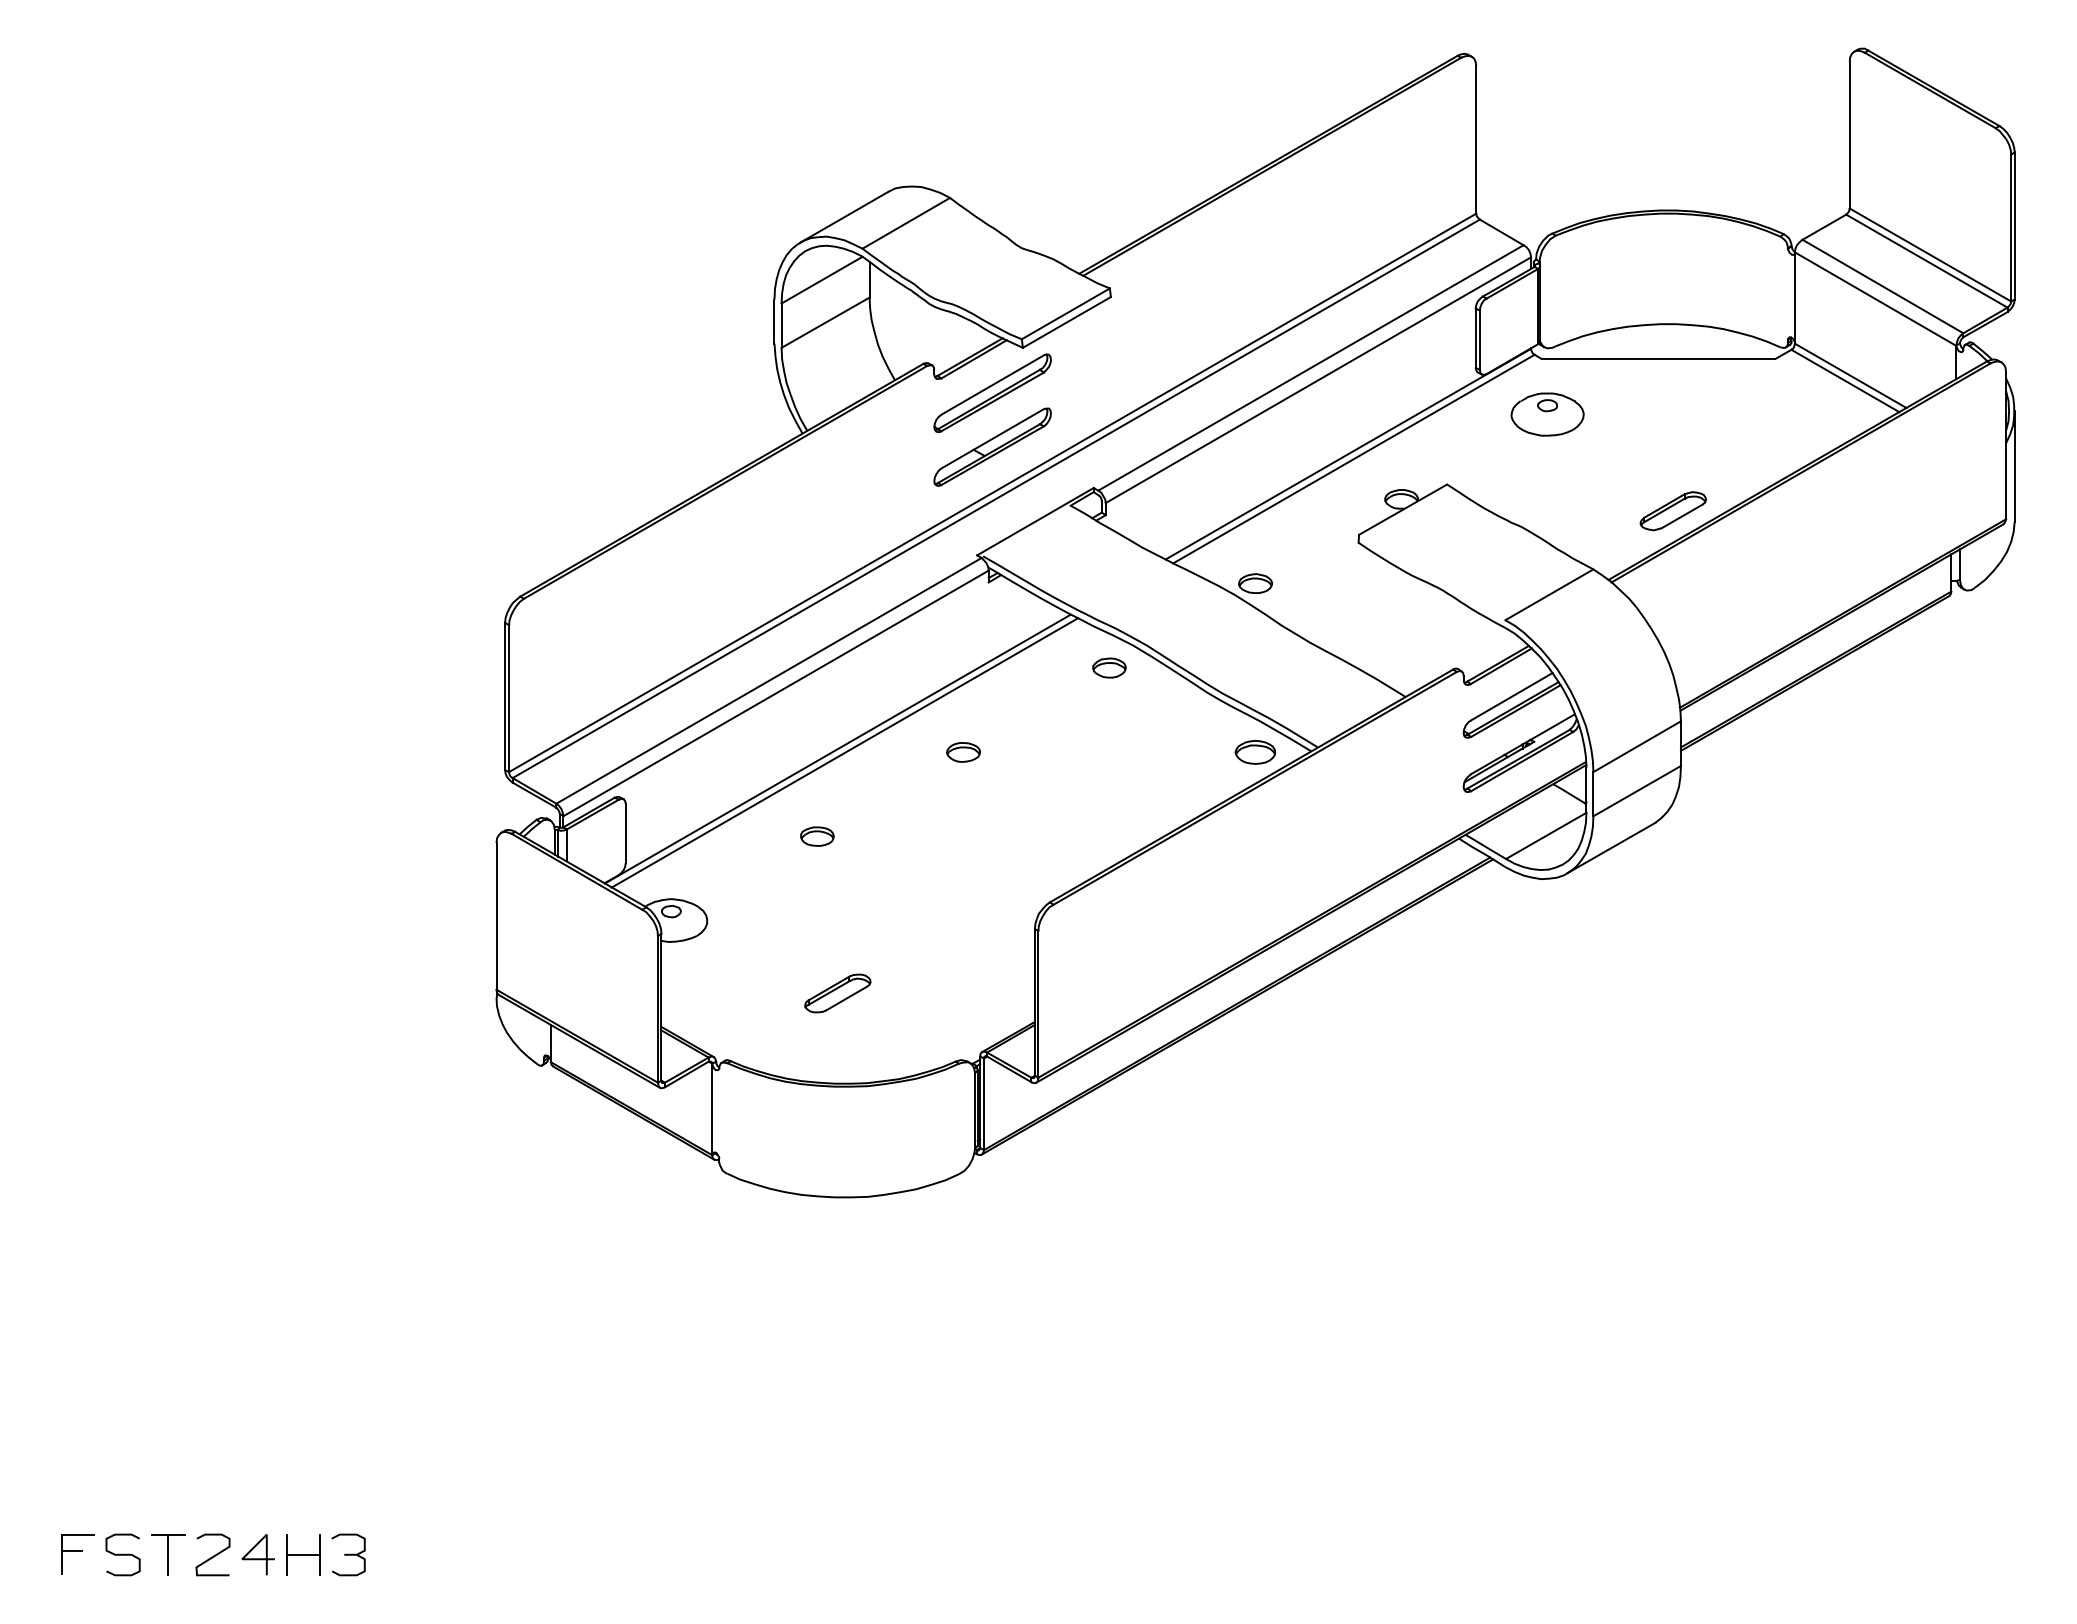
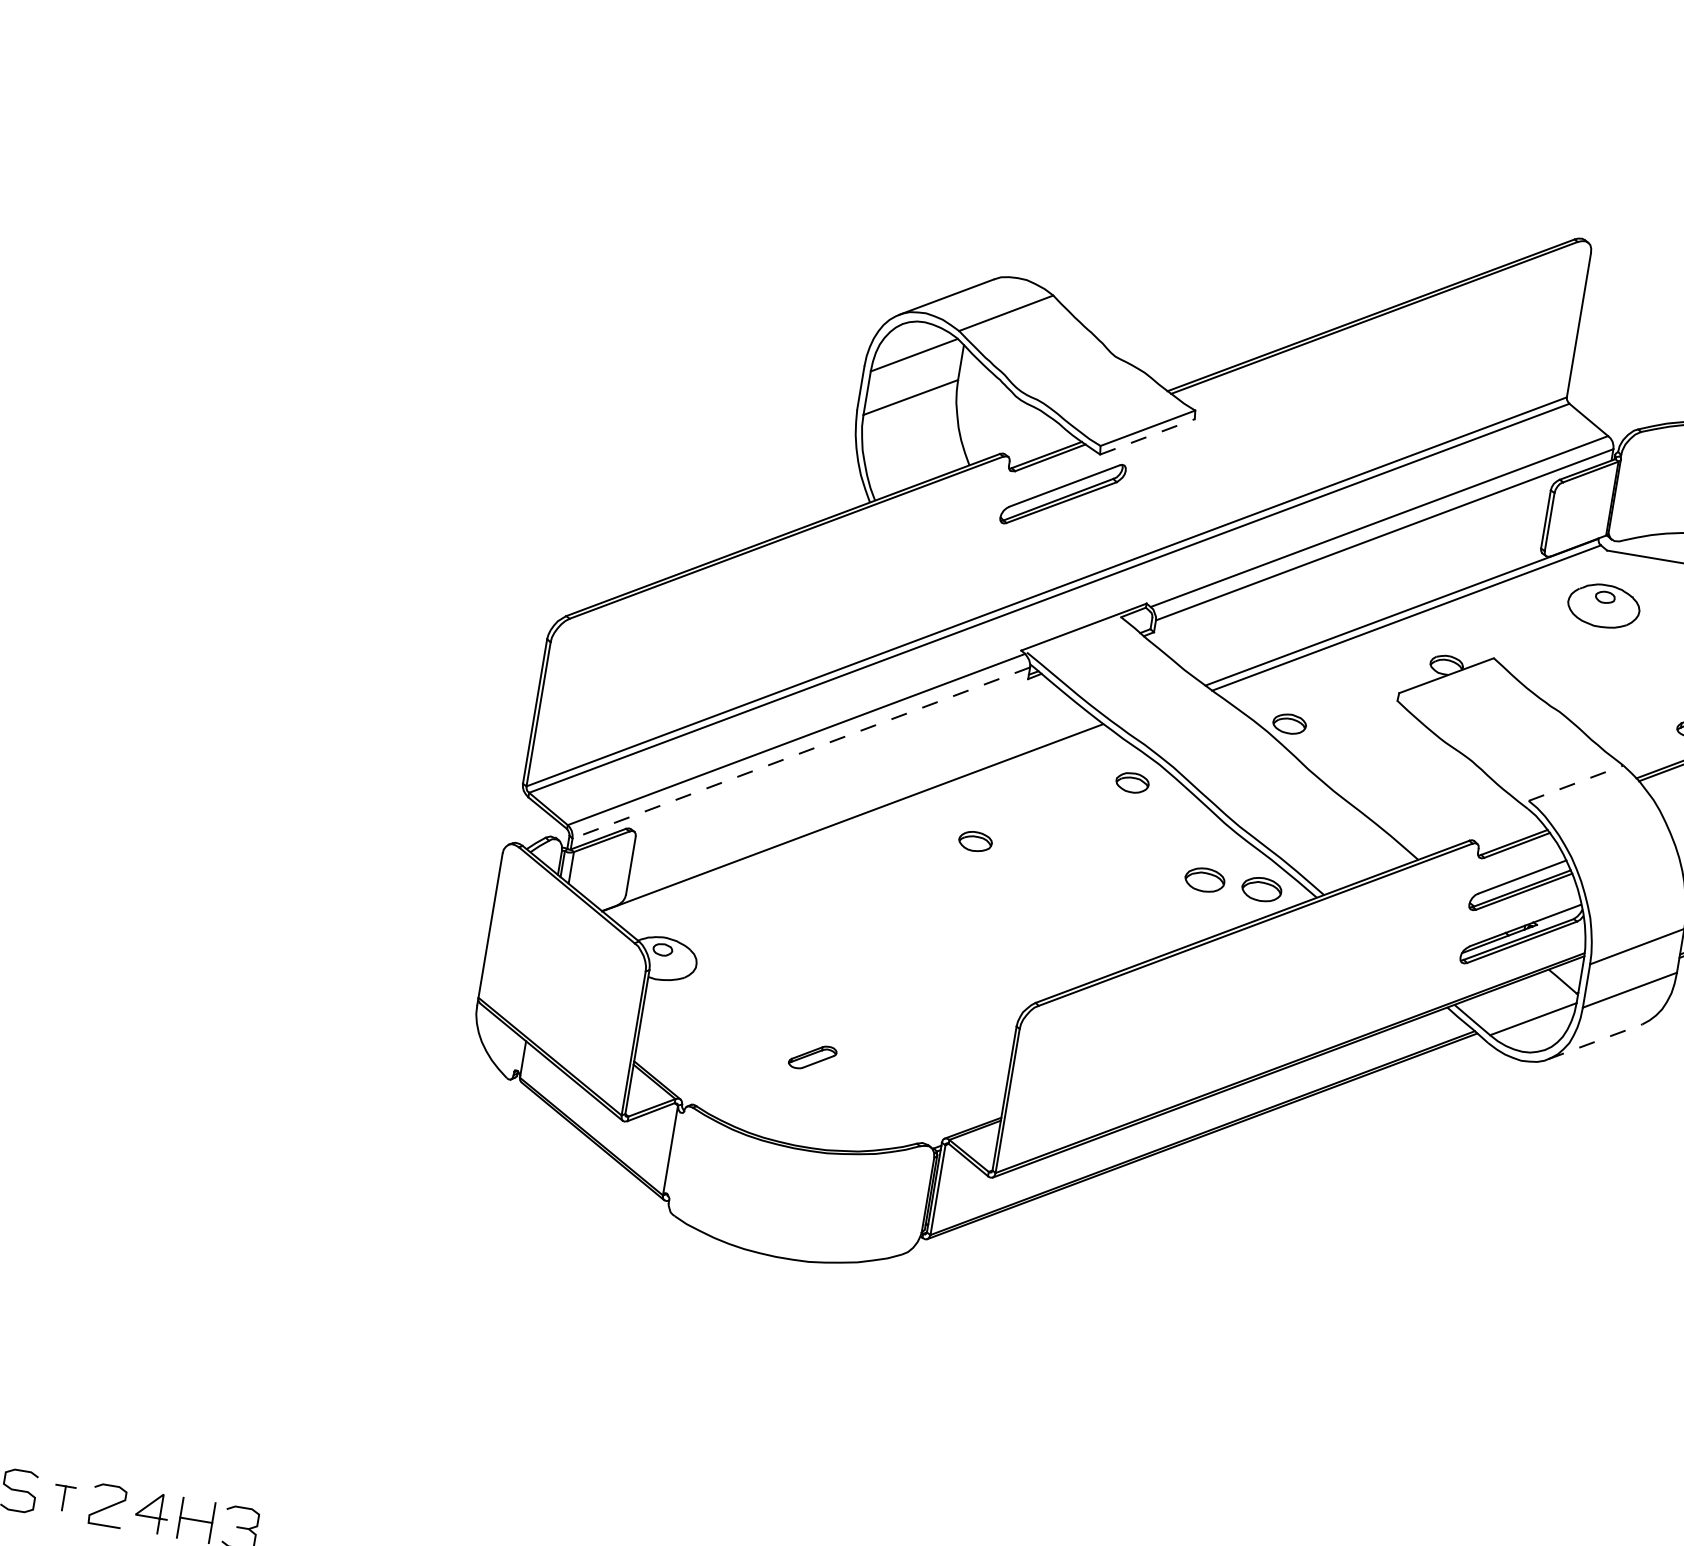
line: (1066, 322) -> (1147, 436), solid -> dashed
part: (992, 446) -> (1054, 546), removed
line: (1549, 594) -> (1576, 782), solid -> dashed
line: (776, 693) -> (801, 753), solid -> dashed
line: (844, 752) -> (858, 822), removed
part: (1197, 752) -> (1205, 880), added
part: (817, 836) -> (818, 900), removed
line: (1611, 847) -> (1595, 1041), solid -> dashed
part: (837, 993) -> (812, 1057), size x0.7
part: (168, 1554) -> (64, 1497), size x0.6

